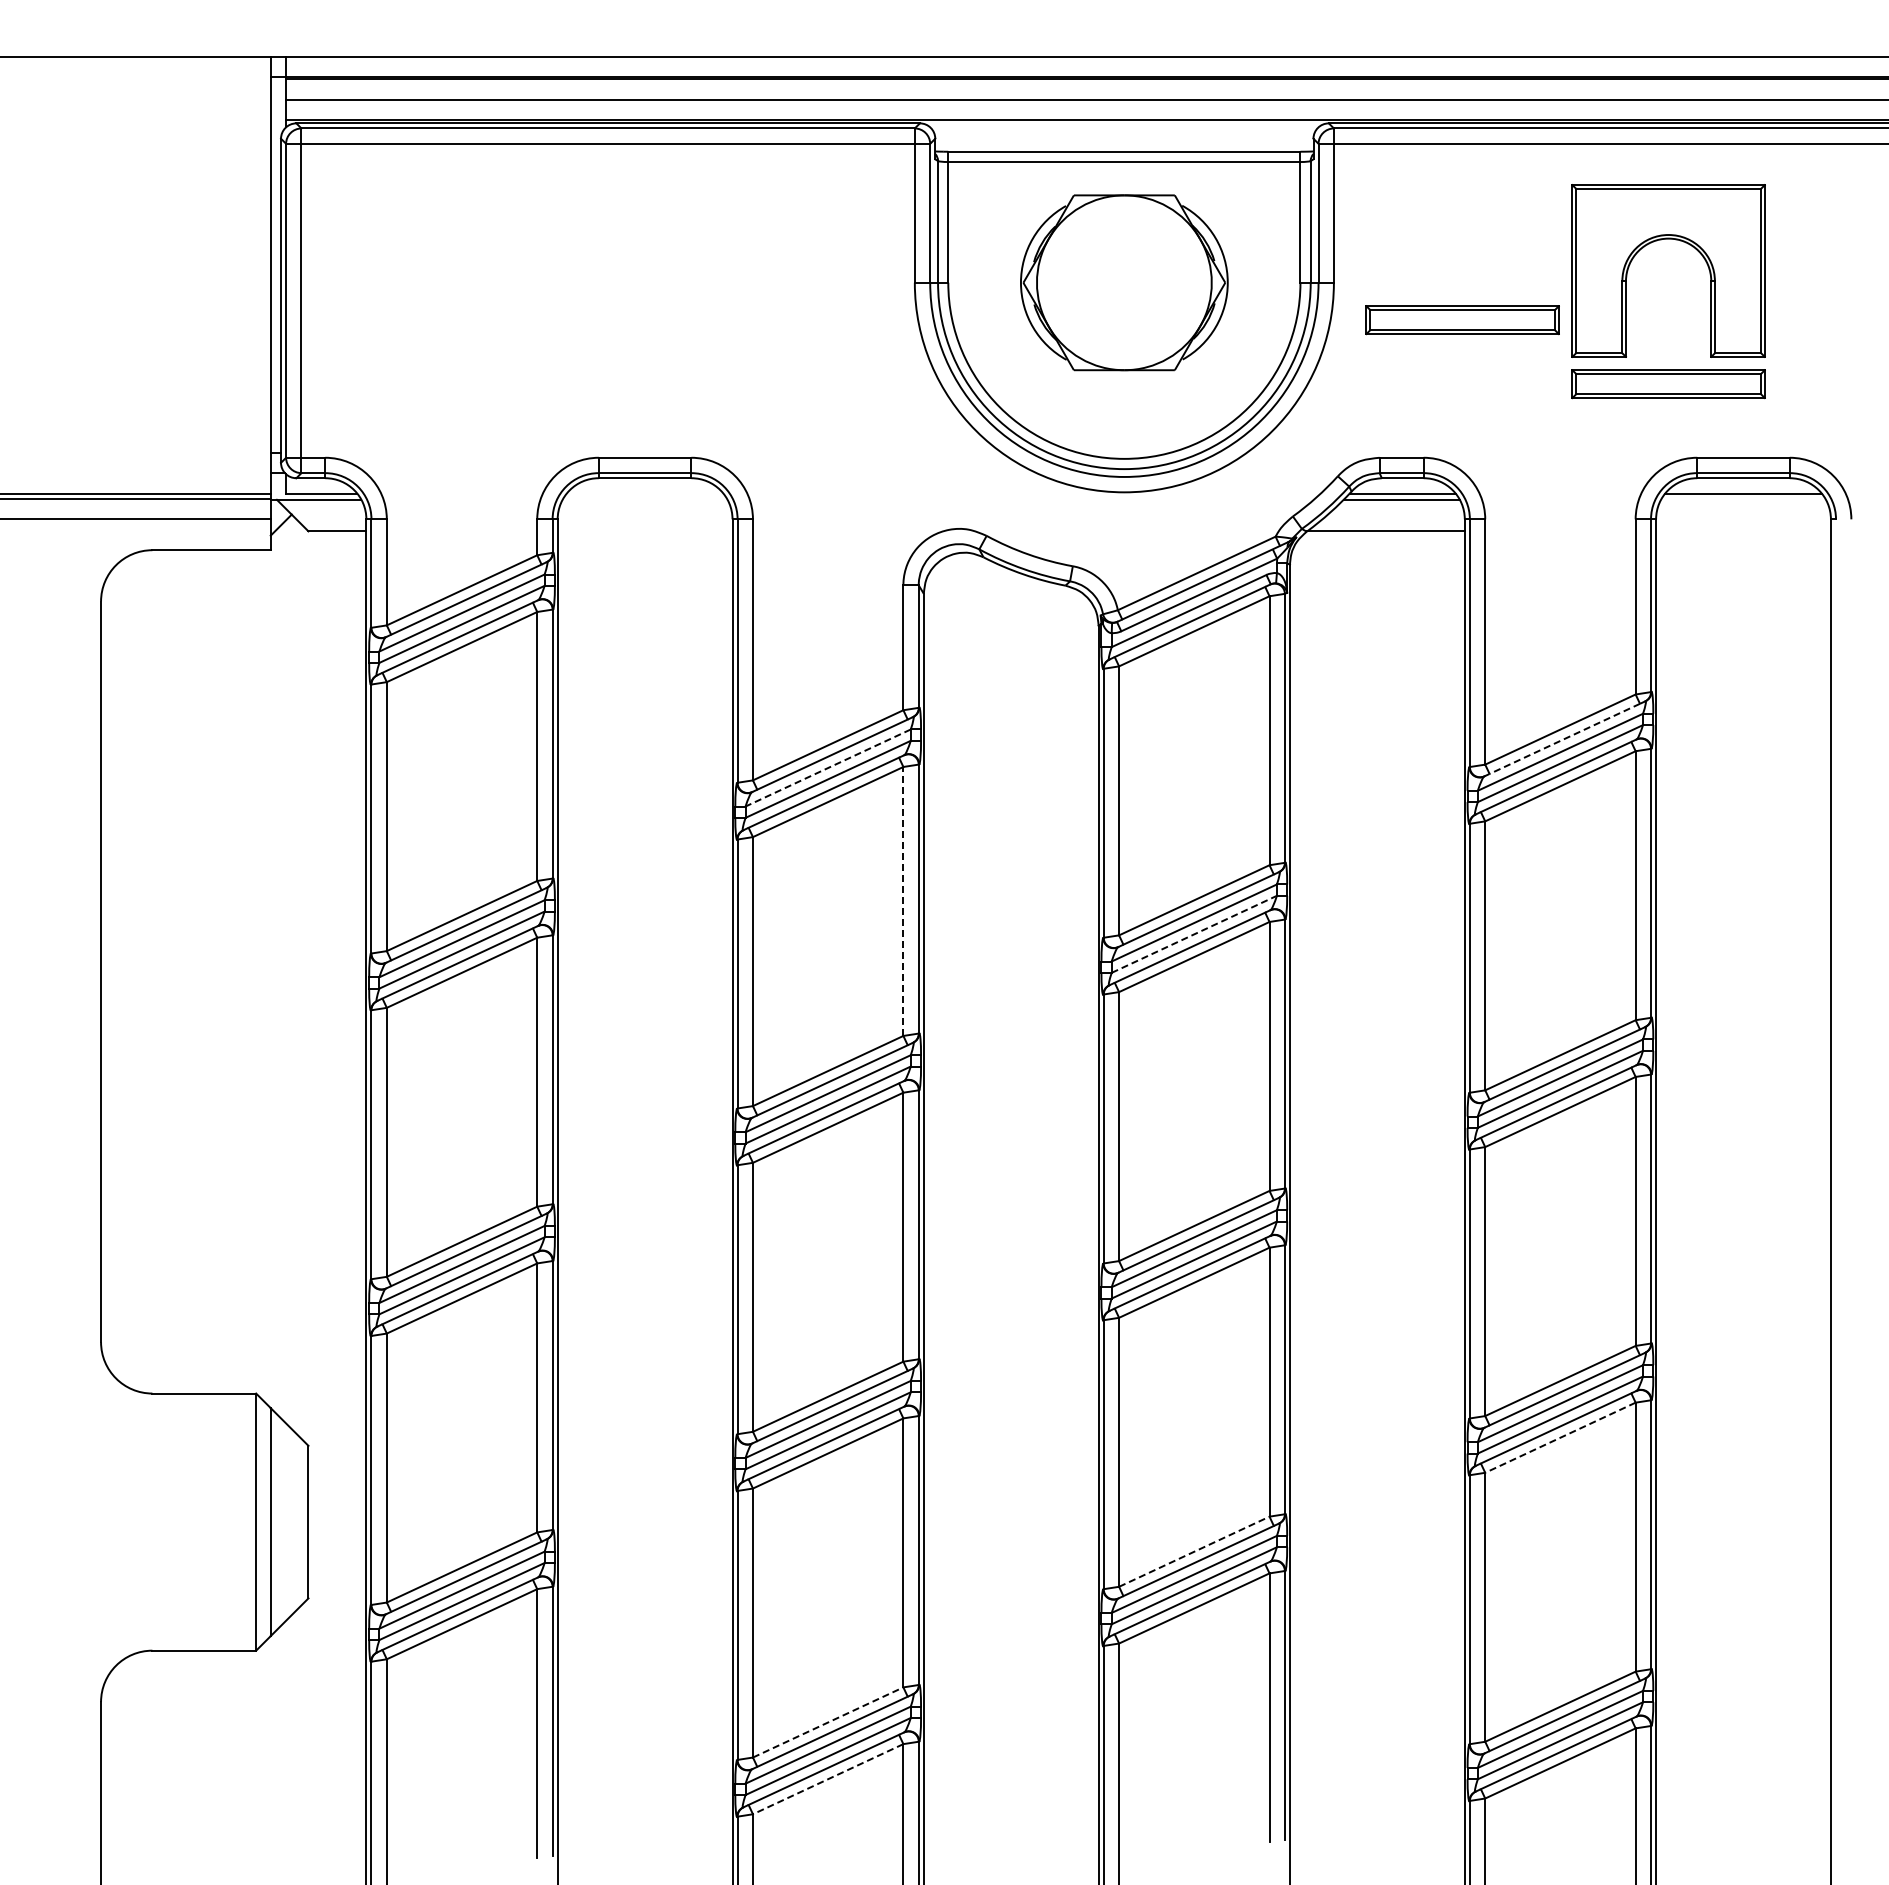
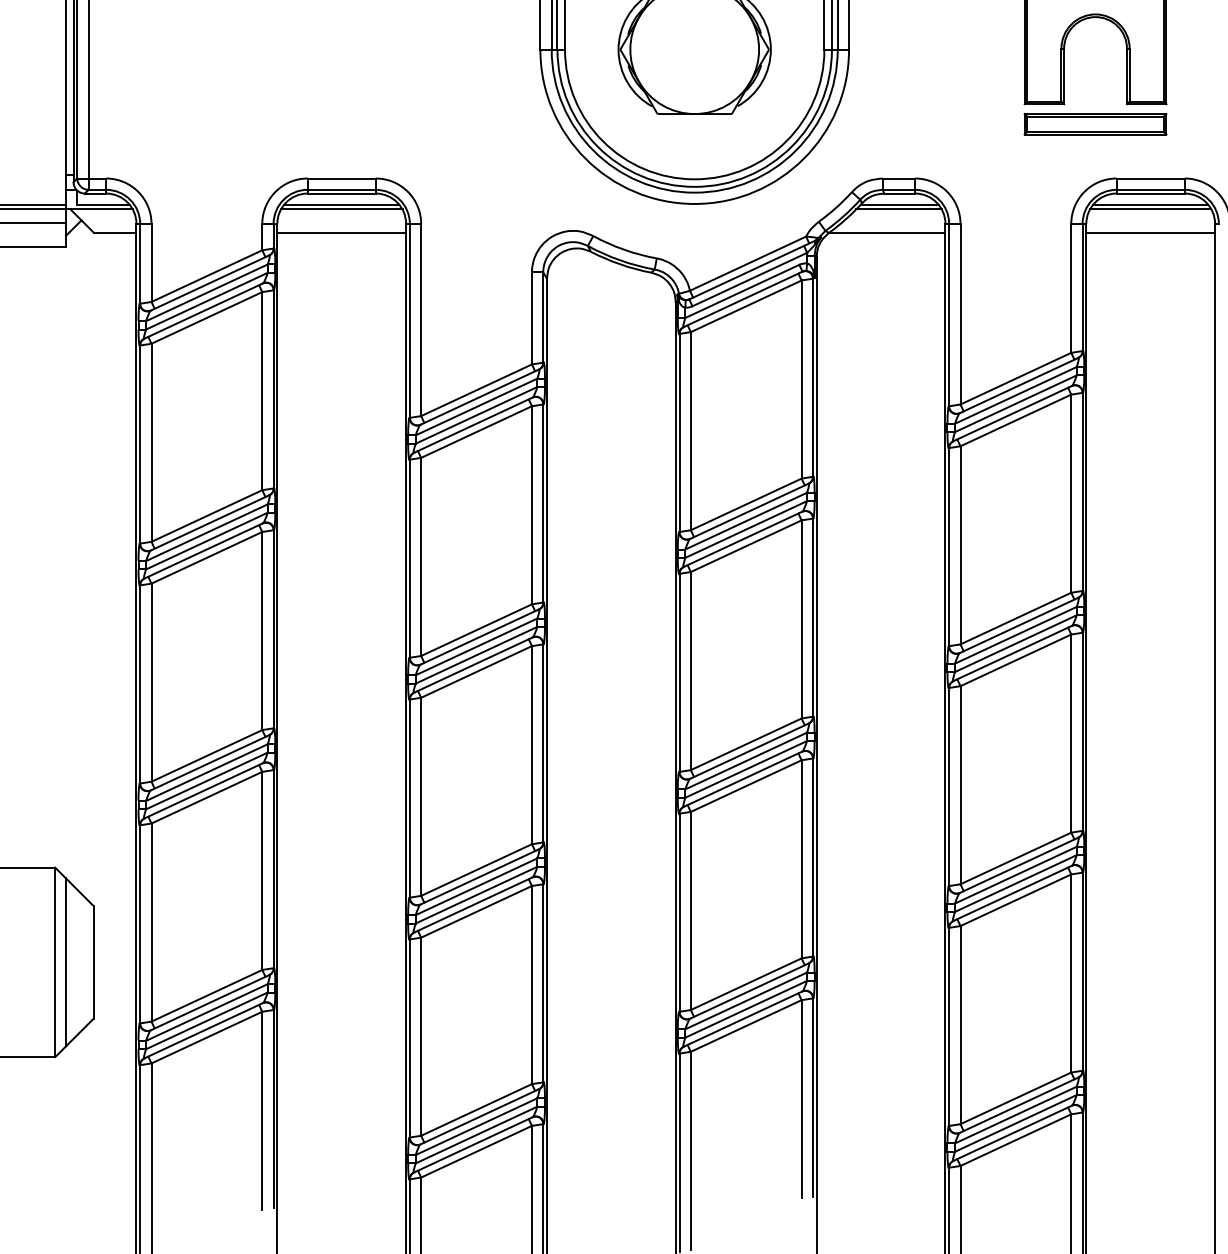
part: (1462, 320) -> (943, 77), removed
line: (644, 493) -> (341, 204), added
line: (644, 499) -> (341, 209), added
line: (1743, 499) -> (1150, 209), added
line: (644, 531) -> (341, 232), added
line: (1743, 531) -> (1150, 232), added
line: (1564, 738) -> (1018, 385), dashed -> solid
line: (827, 768) -> (476, 407), dashed -> solid
line: (903, 900) -> (532, 504), dashed -> solid
line: (1194, 934) -> (746, 529), dashed -> solid
line: (1560, 1437) -> (1015, 900), dashed -> solid
line: (1194, 1551) -> (746, 984), dashed -> solid
line: (828, 1722) -> (476, 1109), dashed -> solid
line: (828, 1779) -> (476, 1151), dashed -> solid

